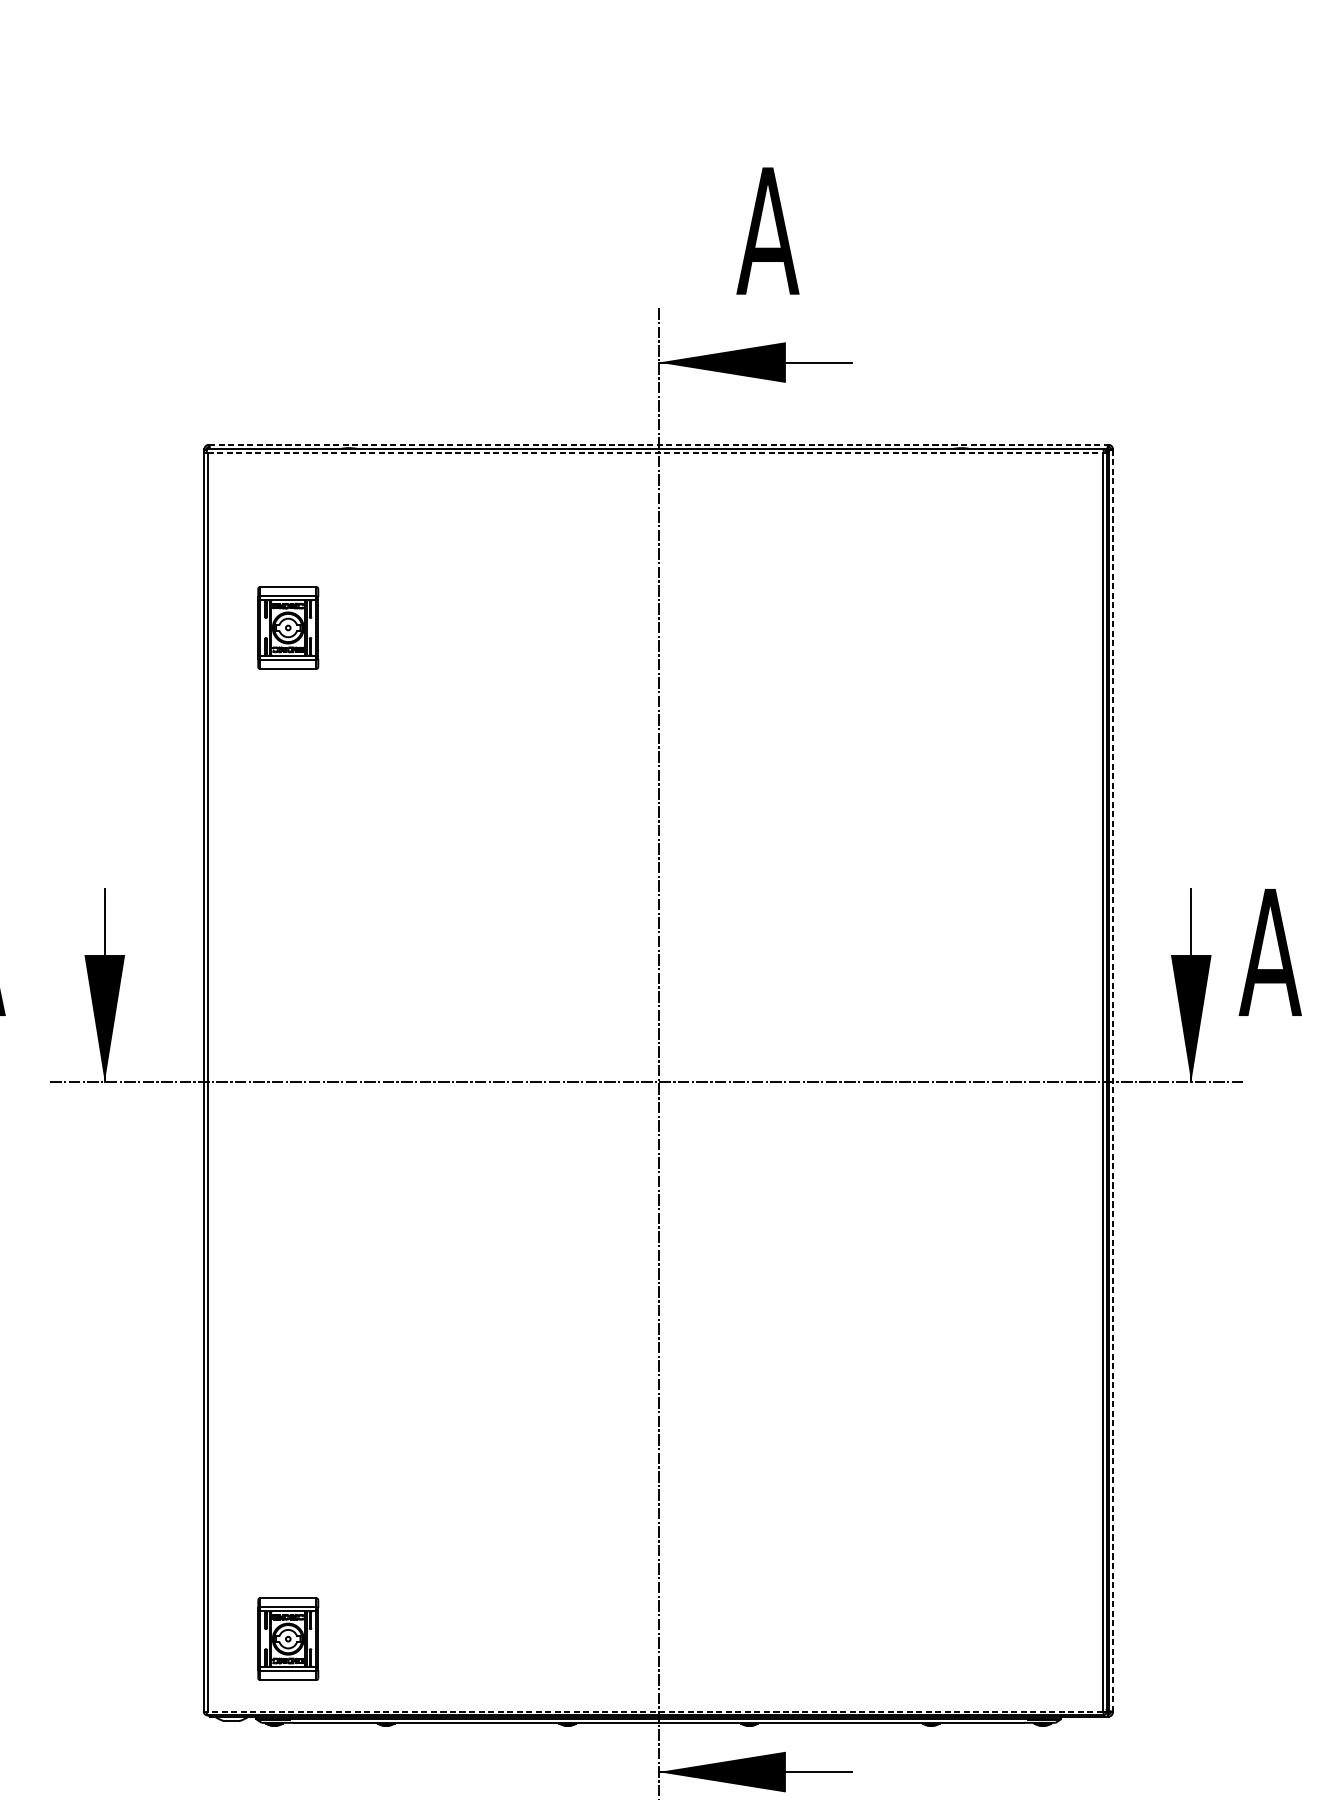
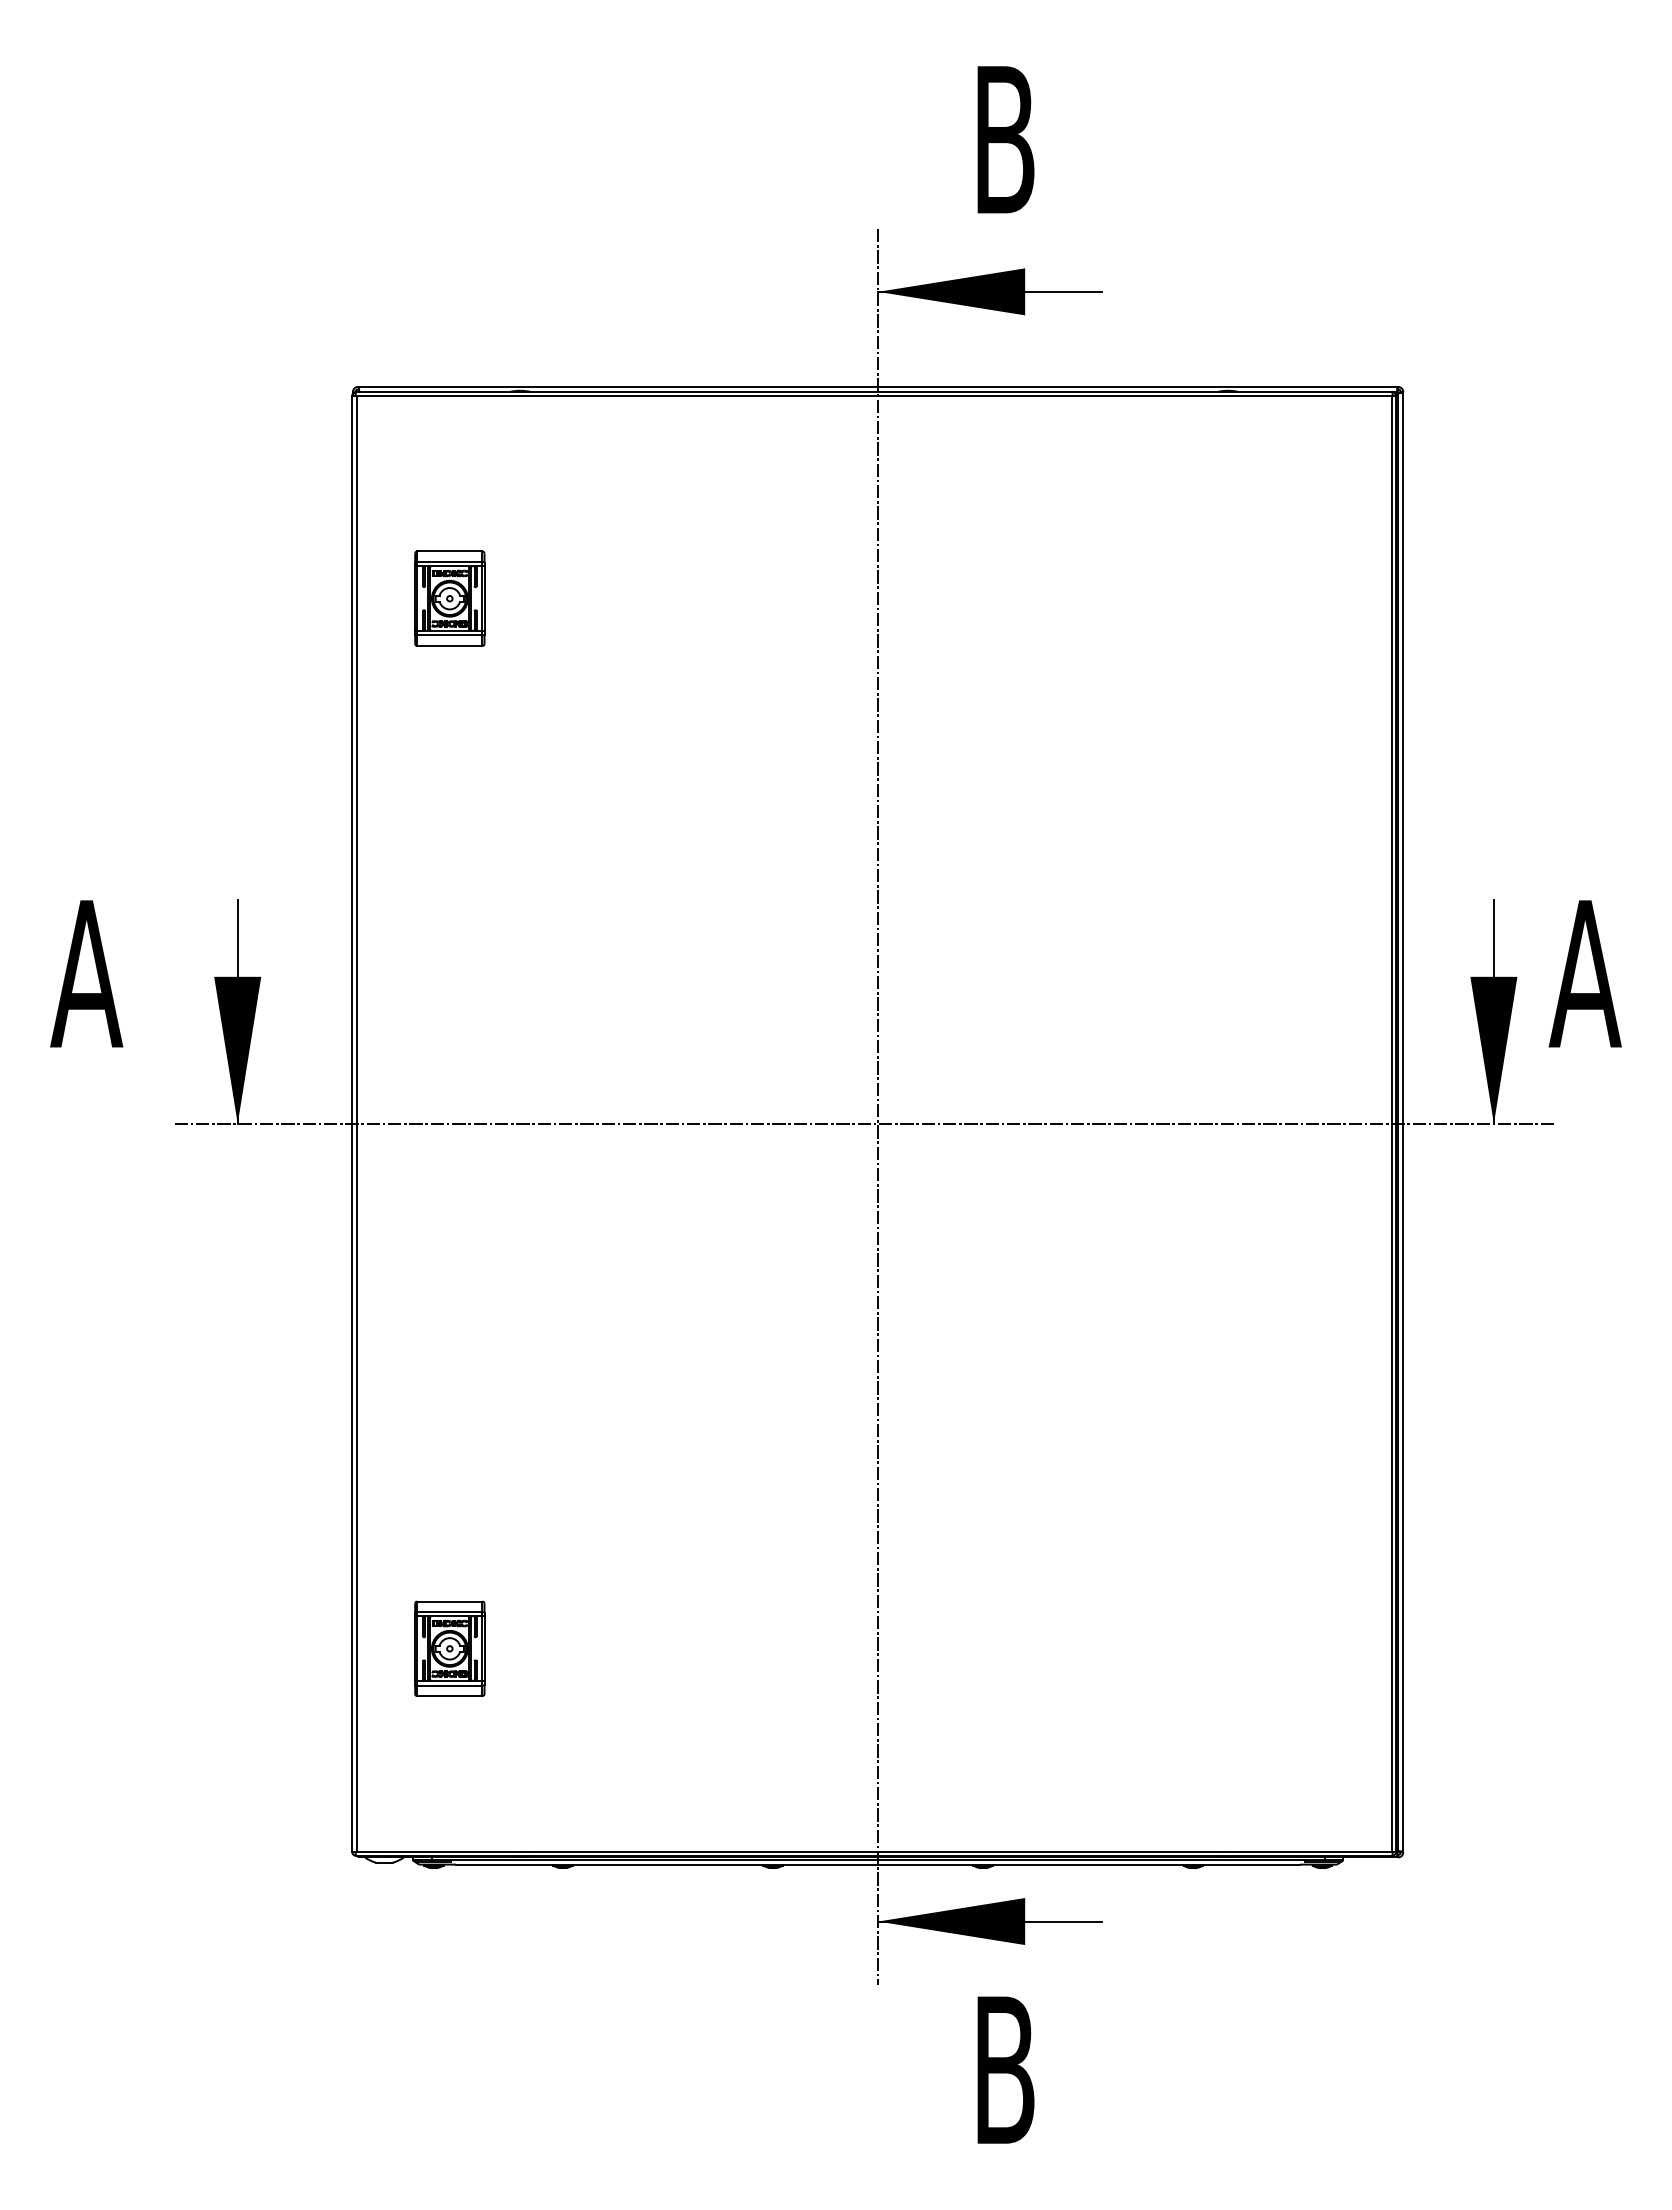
text: (768, 230) -> (1004, 139), A -> B
line: (659, 444) -> (878, 386), dashed -> solid
line: (655, 453) -> (874, 396), dashed -> solid
line: (1113, 1081) -> (1403, 1122), dashed -> solid
part: (287, 1638) -> (449, 1648), moved
line: (655, 1711) -> (874, 1851), dashed -> solid

